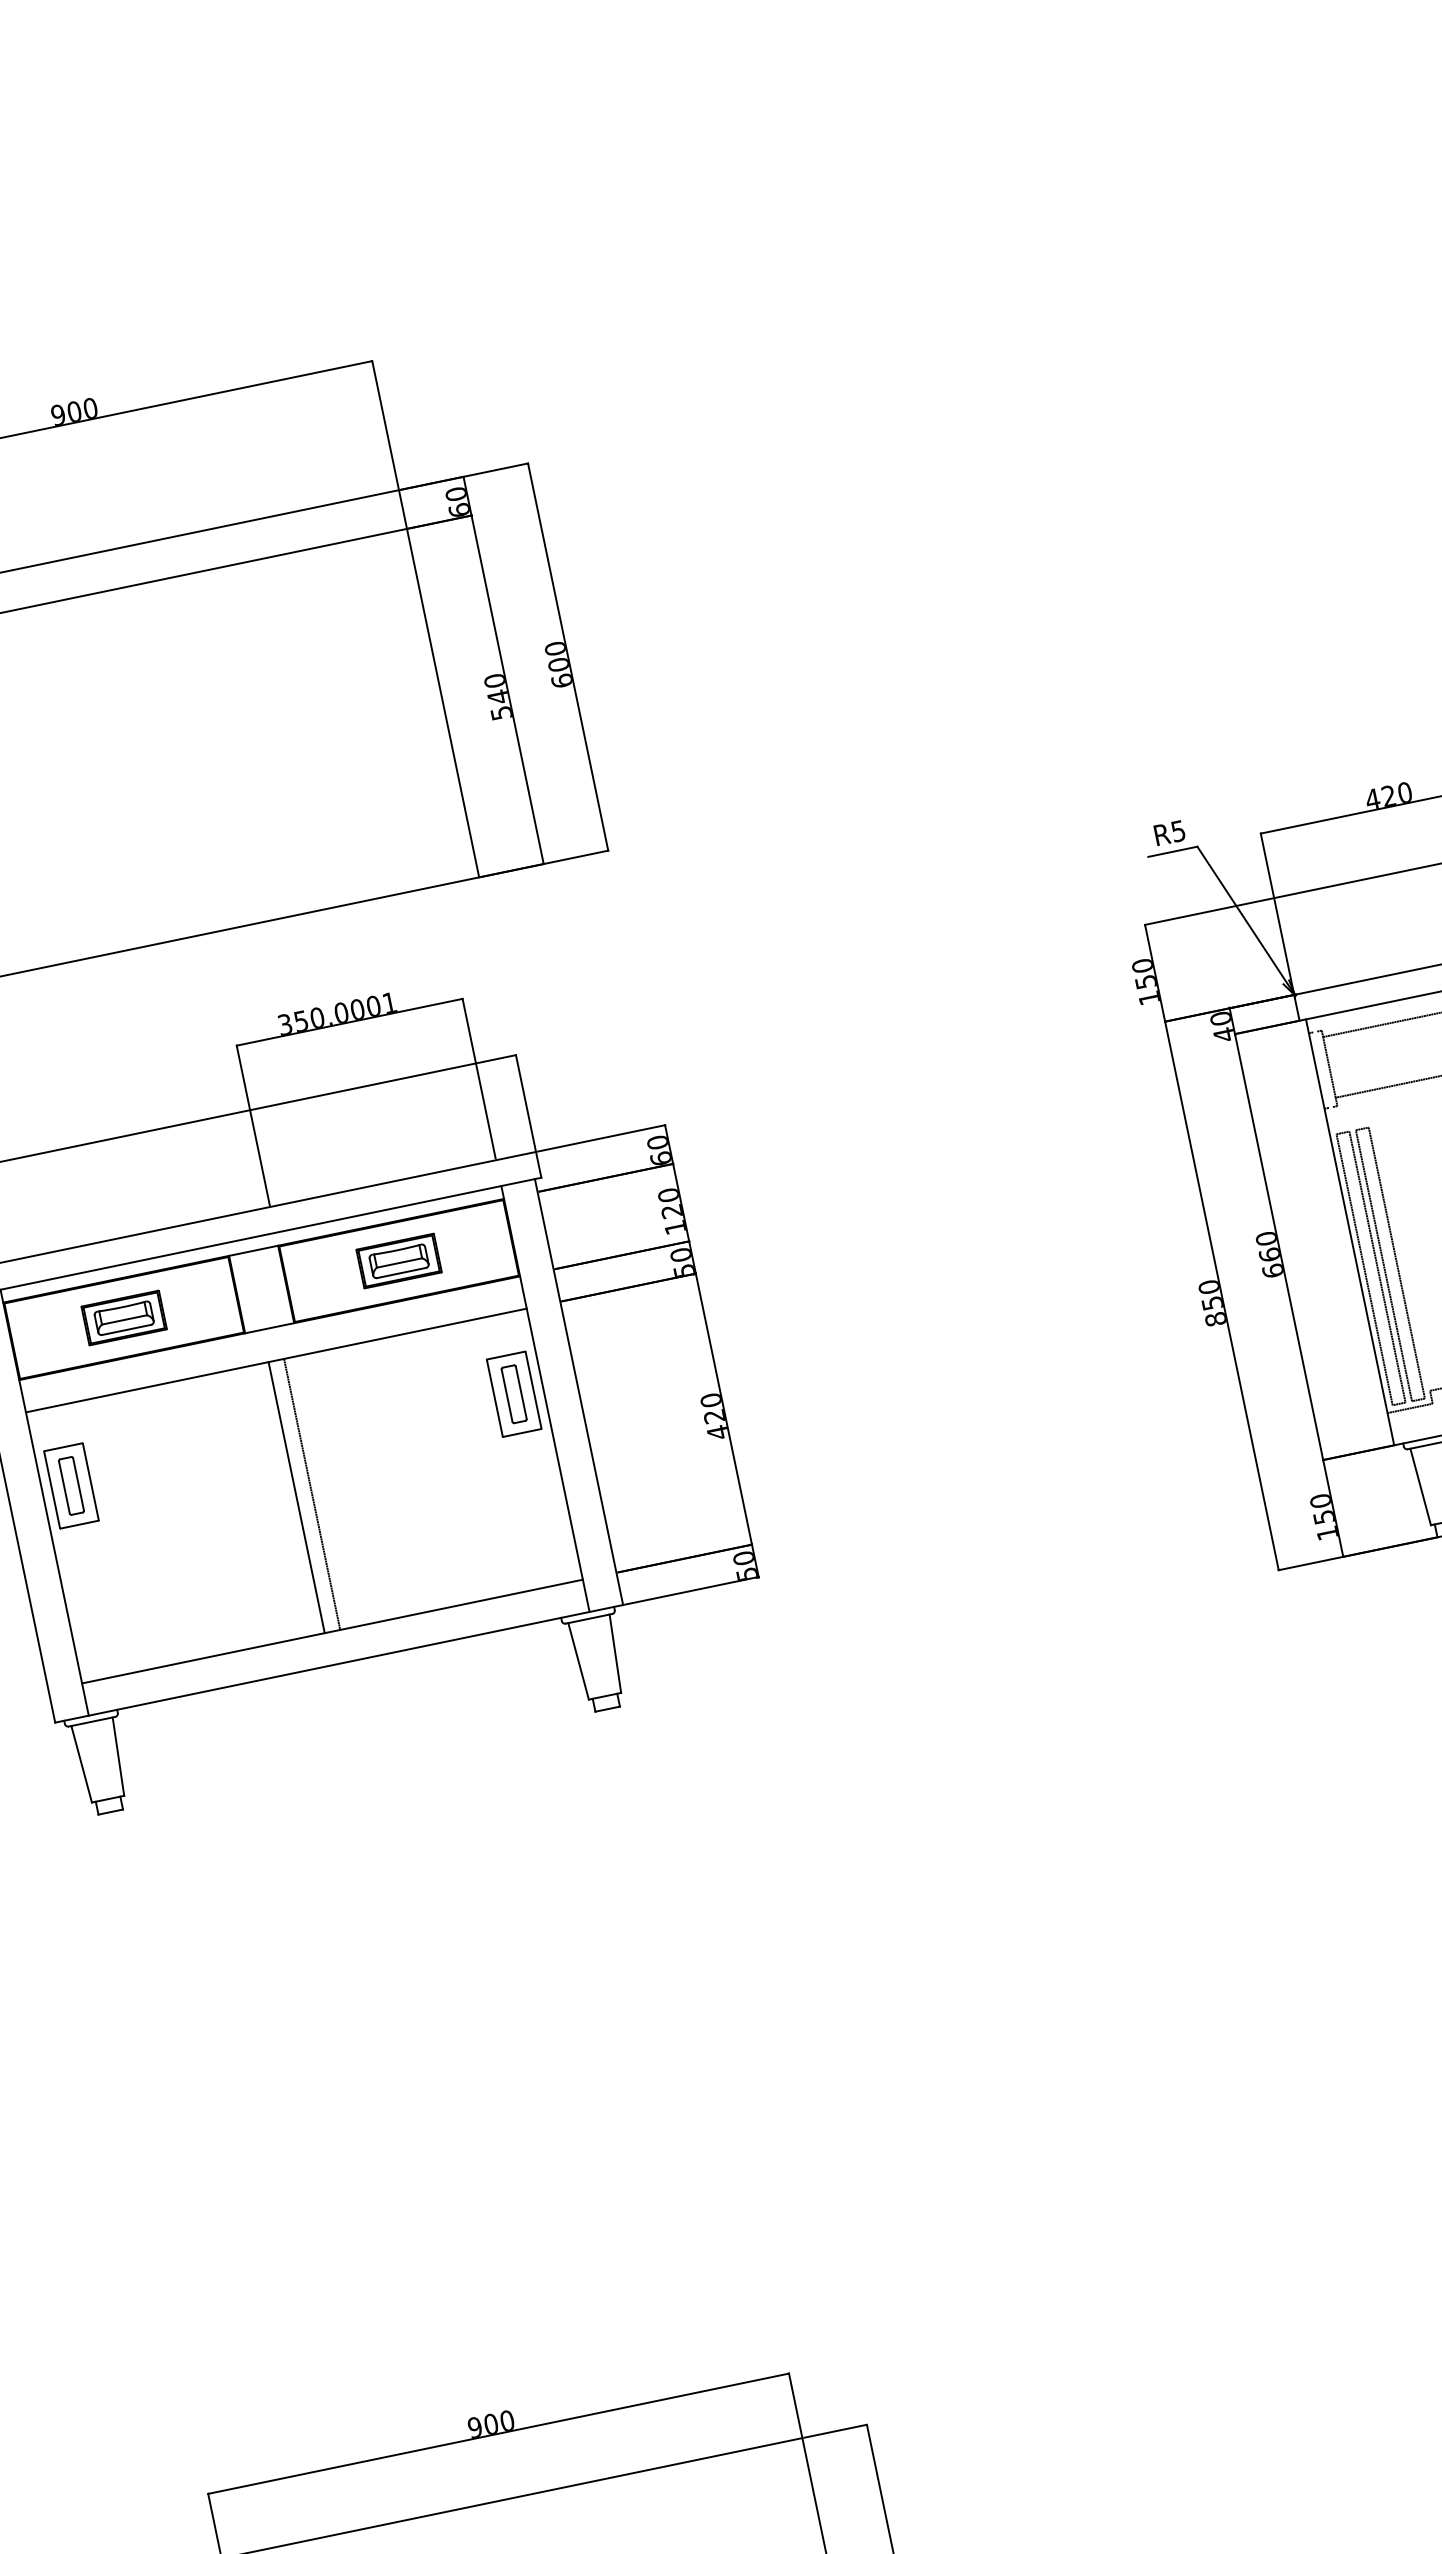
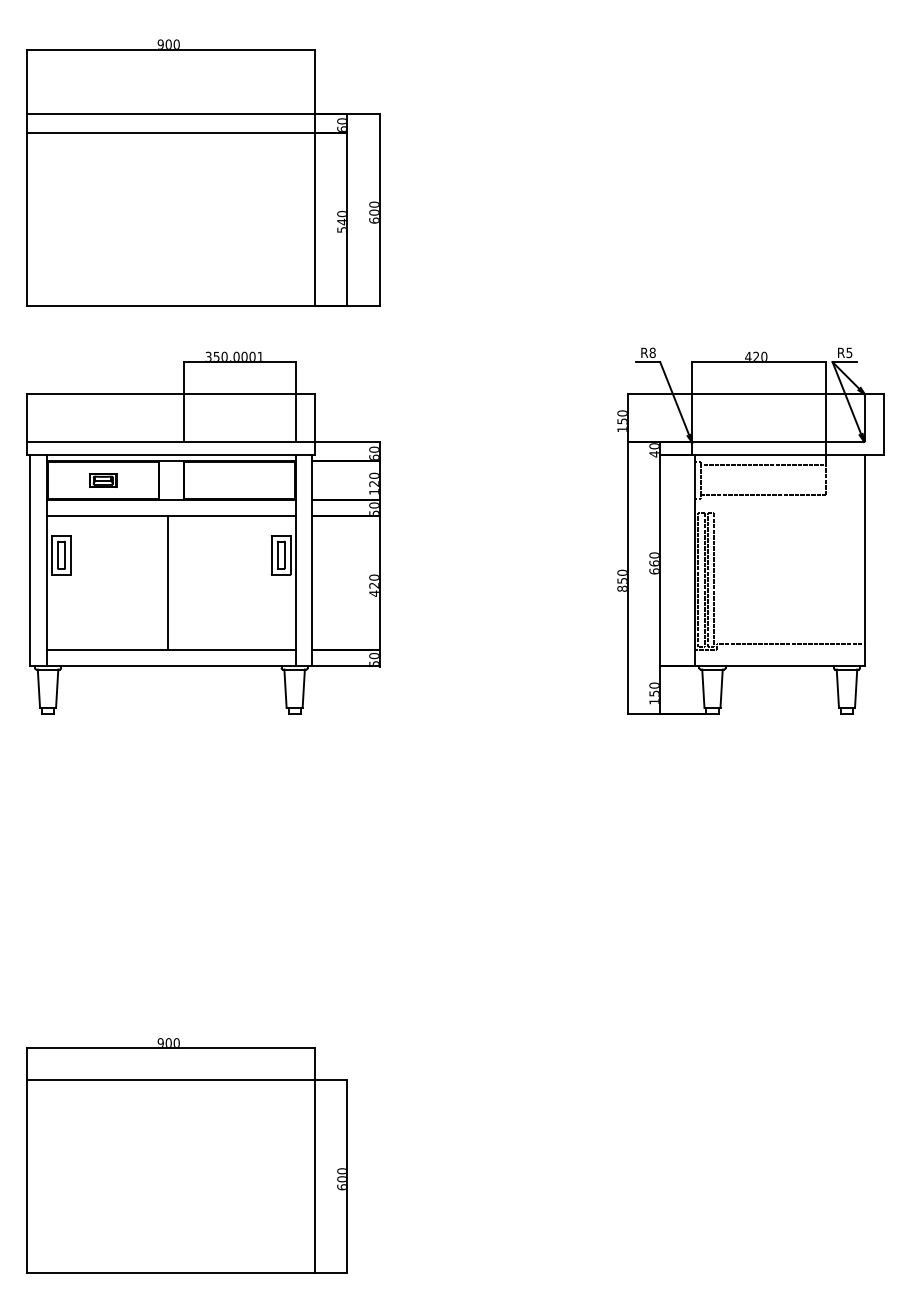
text: (1177, 830) -> (652, 352), R5 -> R8
part: (398, 1260) -> (239, 480), removed
part: (124, 1317) -> (103, 480), size x0.7
line: (312, 1493) -> (175, 582), removed

